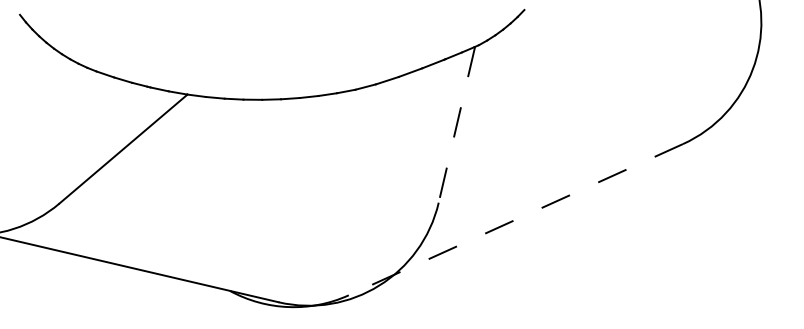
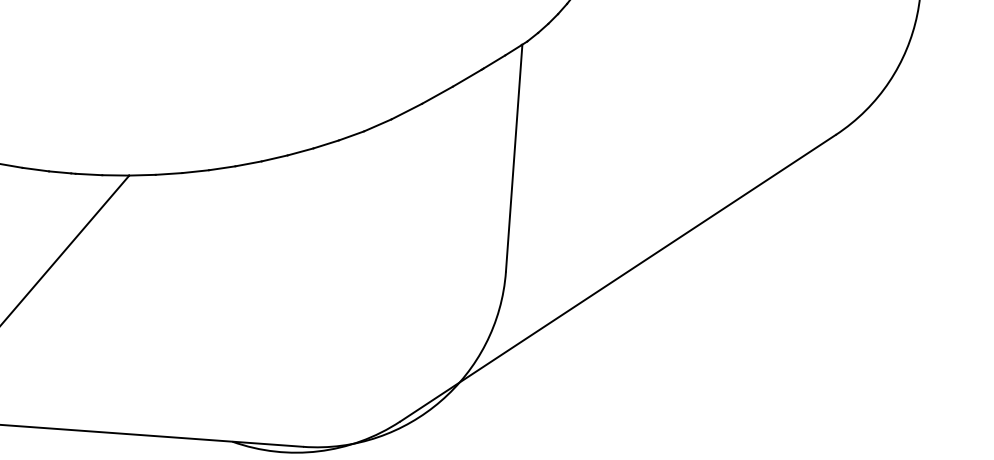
line: (456, 124) -> (513, 157), dashed -> solid
line: (515, 219) -> (617, 278), dashed -> solid

